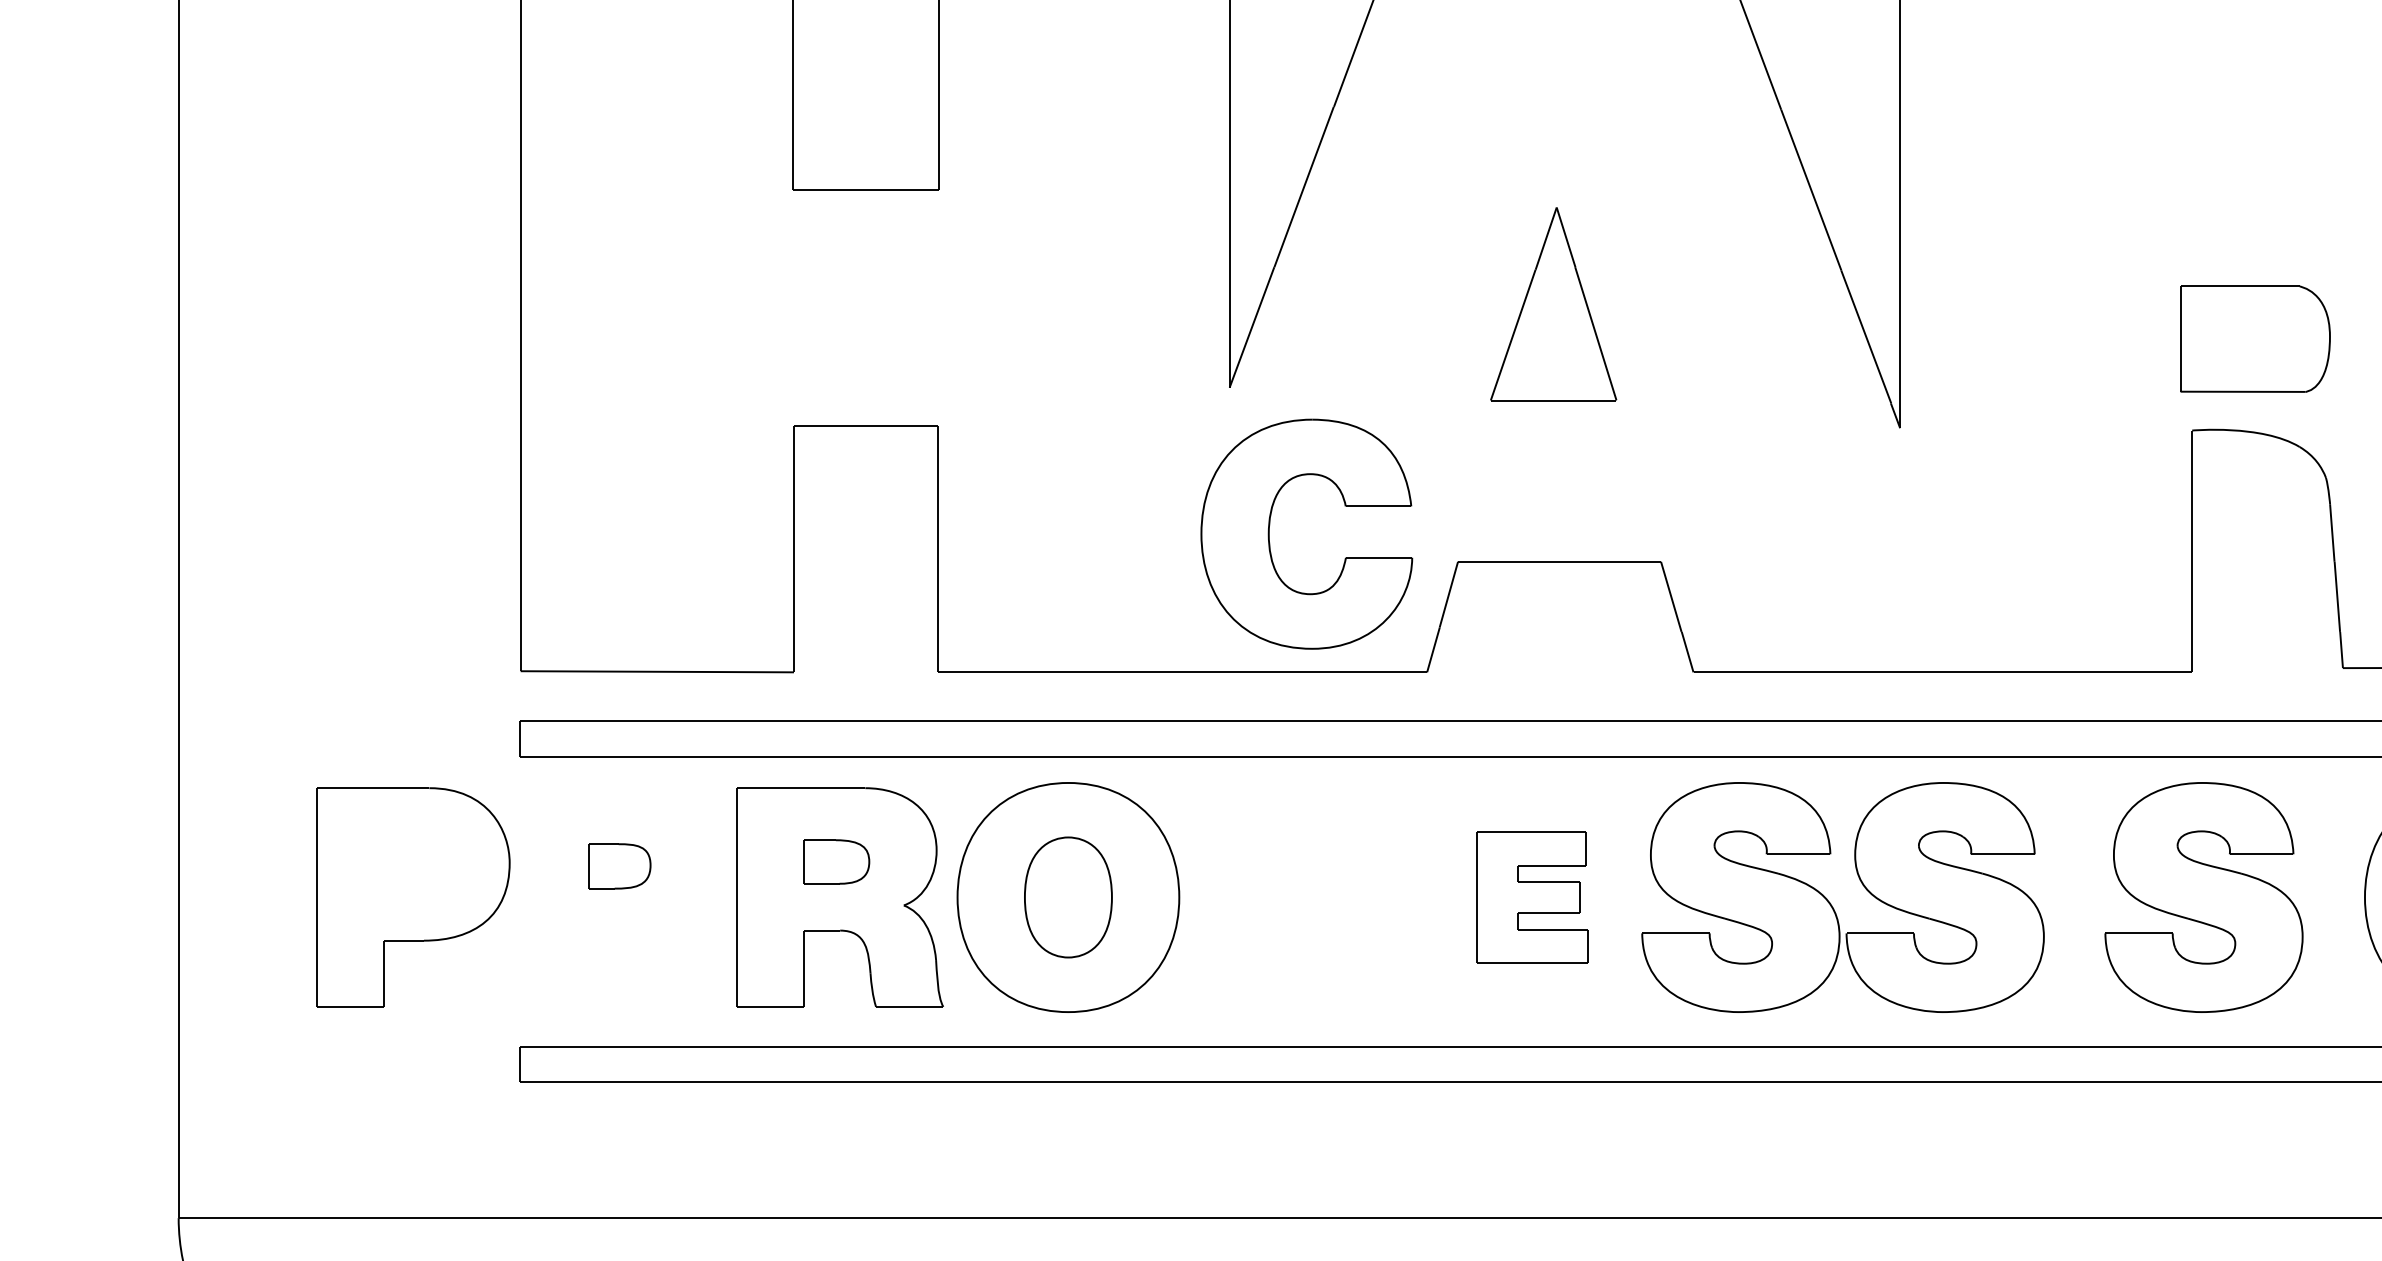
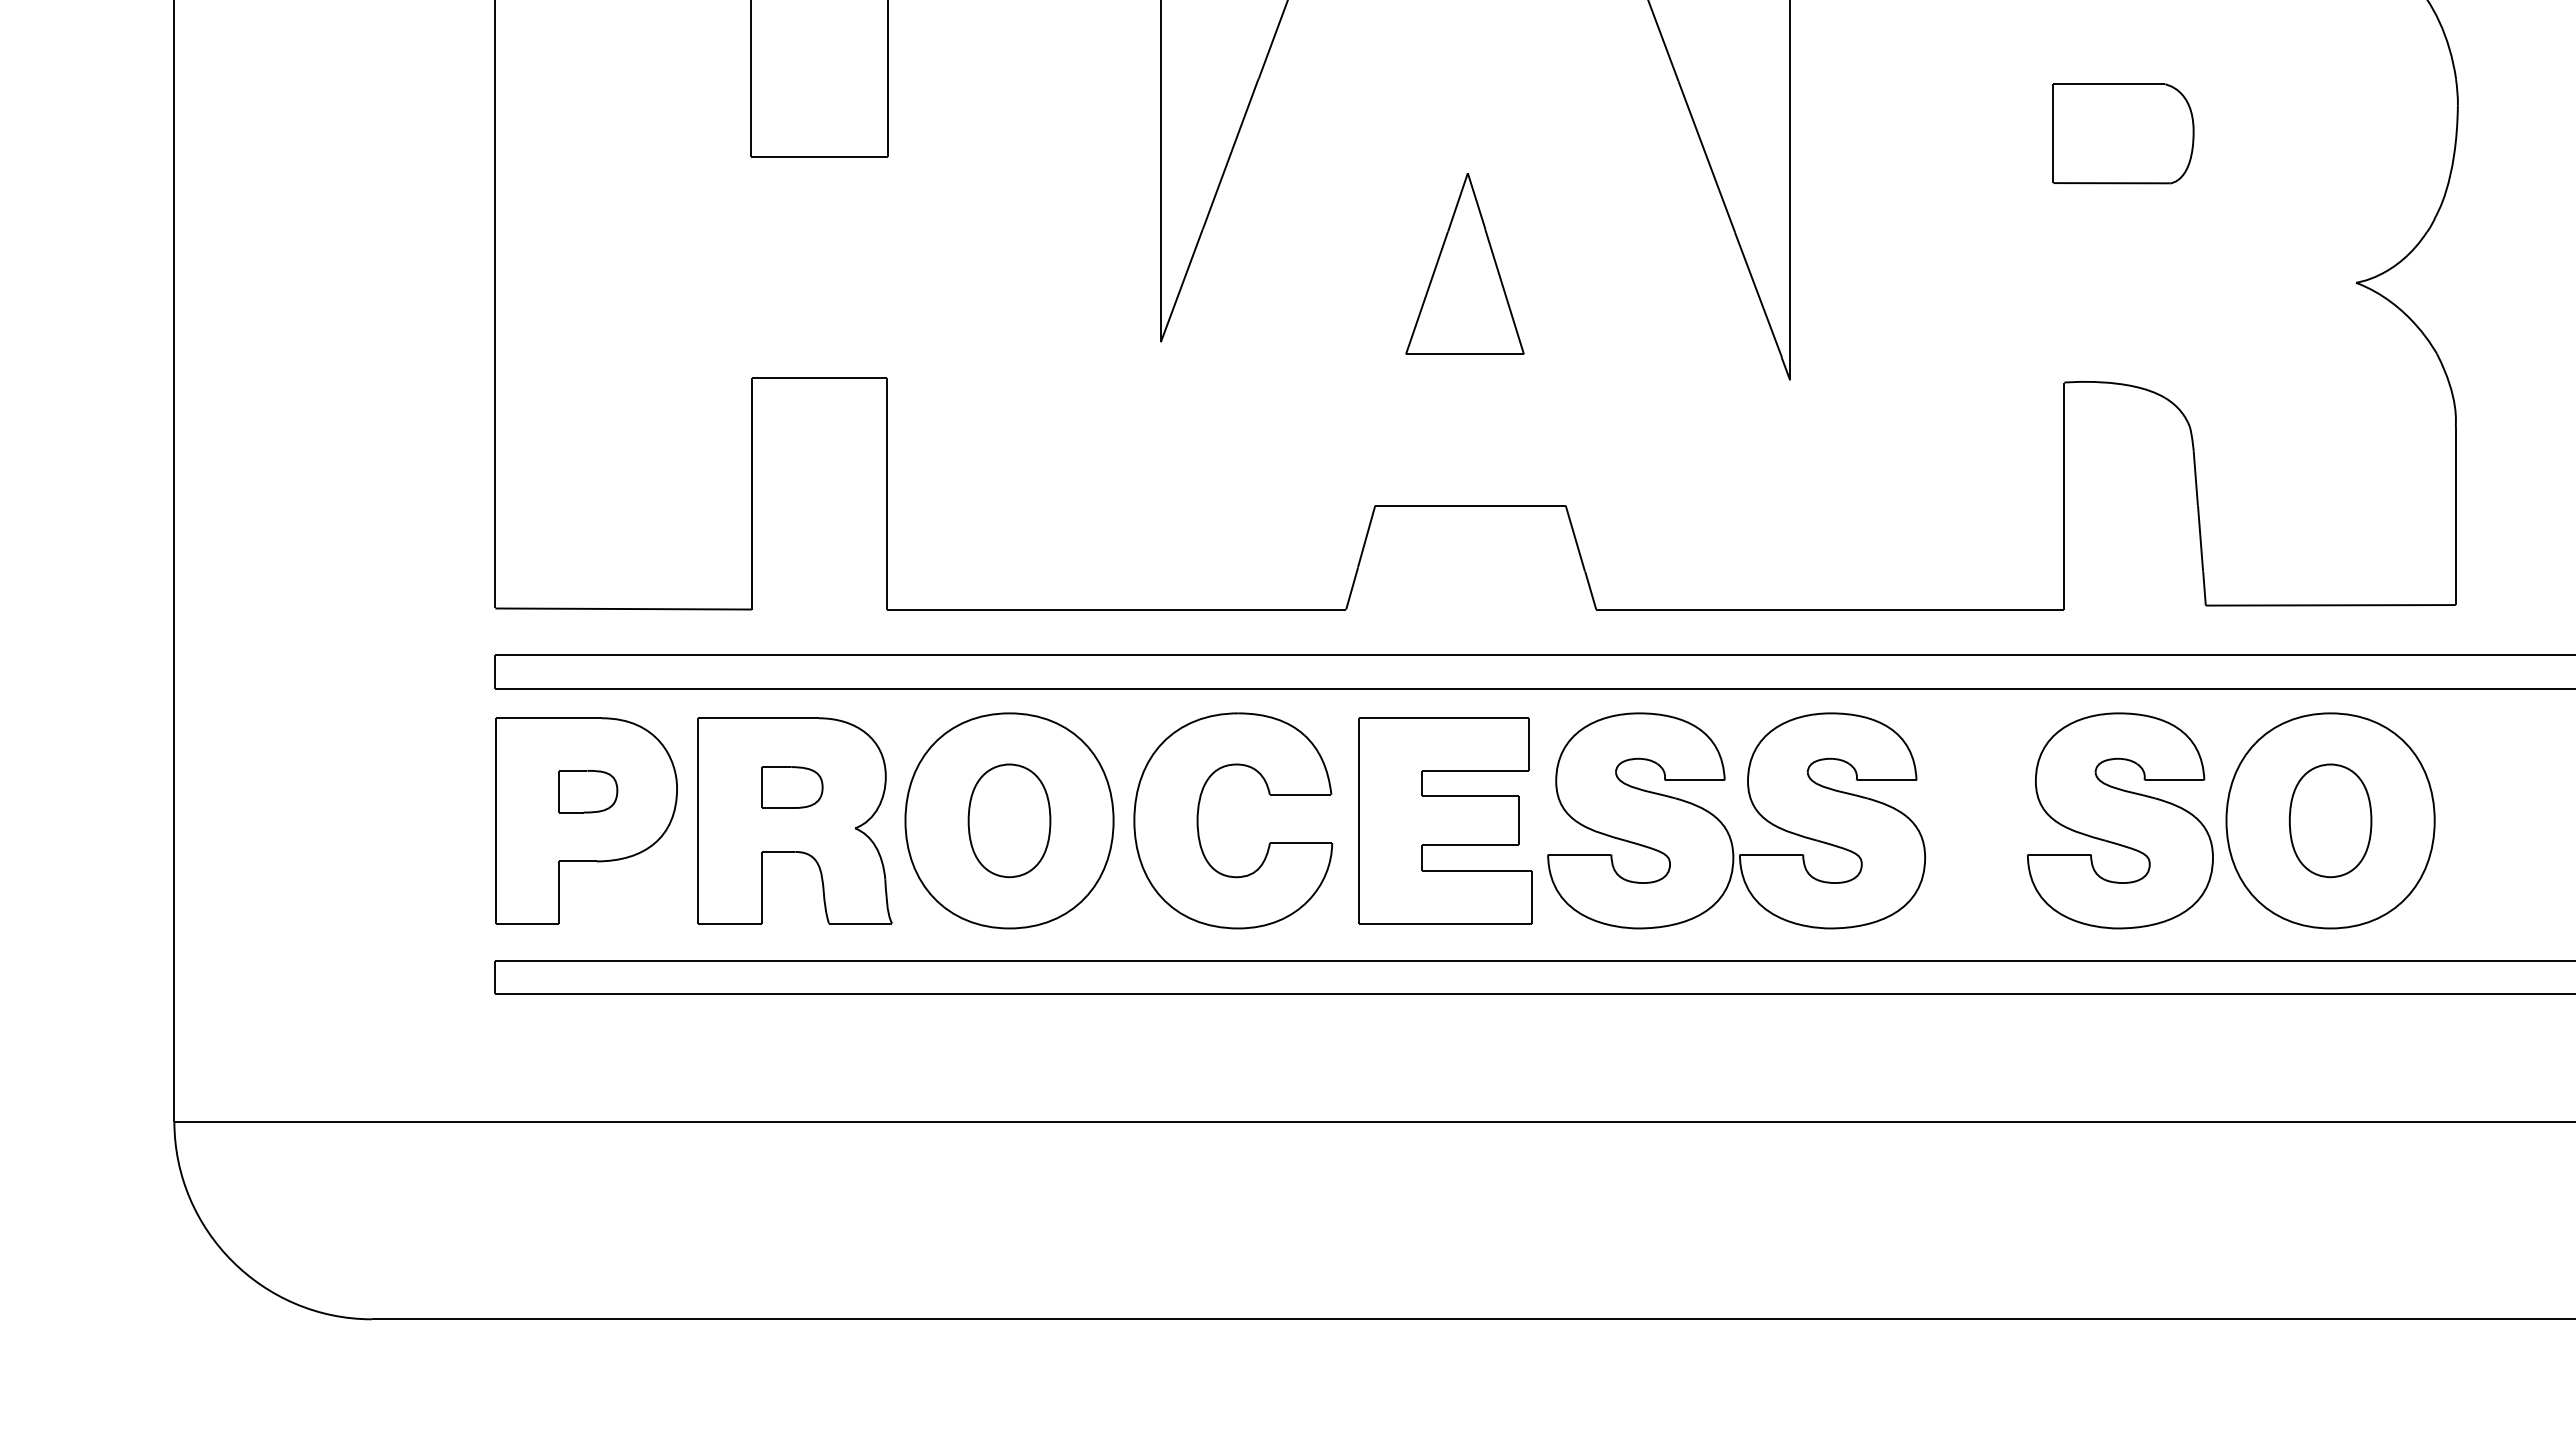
part: (2255, 338) -> (2123, 133), moved
part: (1269, 533) -> (1198, 820), moved
part: (413, 897) -> (586, 820), moved
part: (1532, 897) -> (1445, 820), size x1.67
part: (2204, 897) -> (2120, 820), moved

